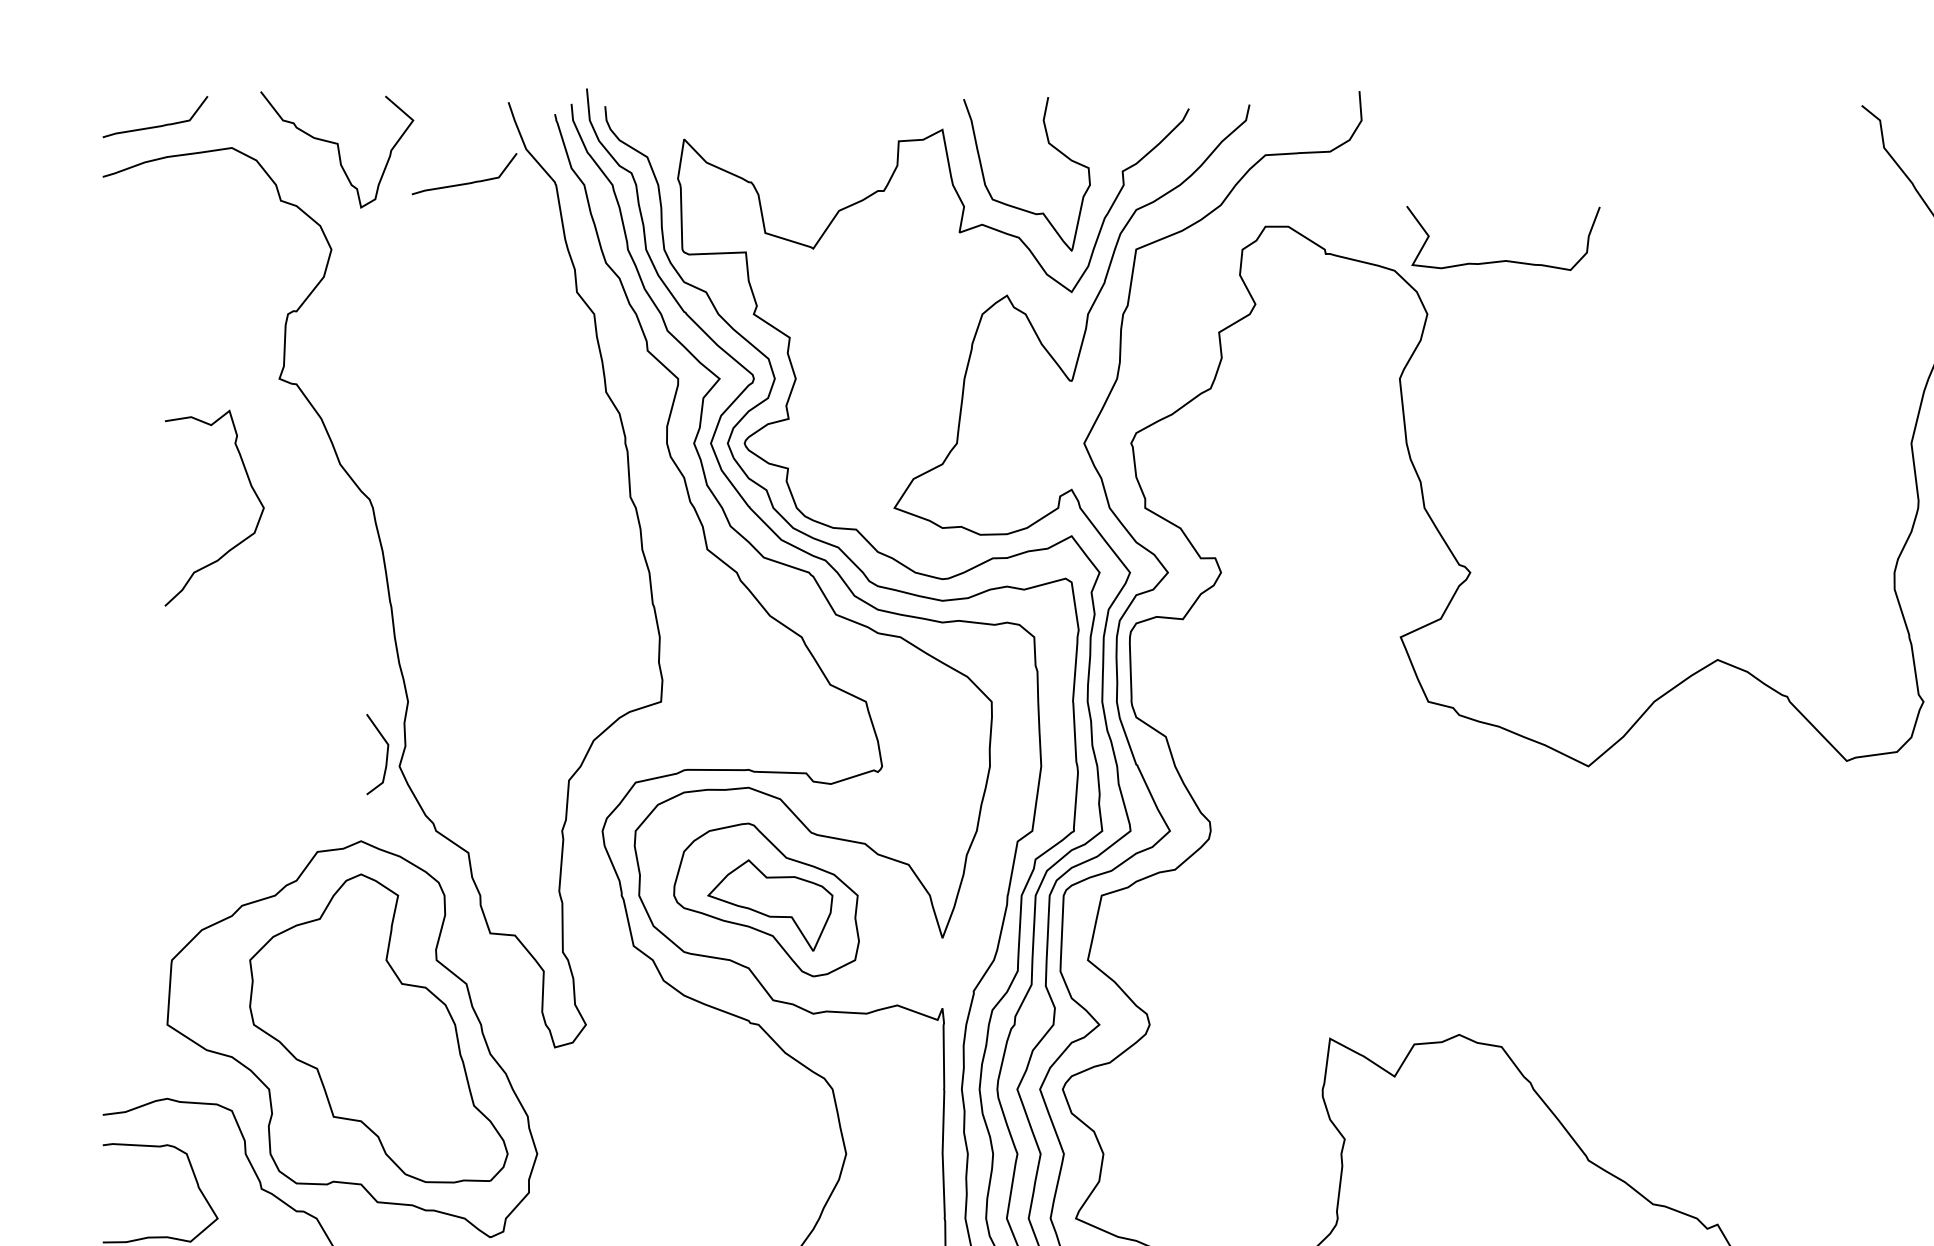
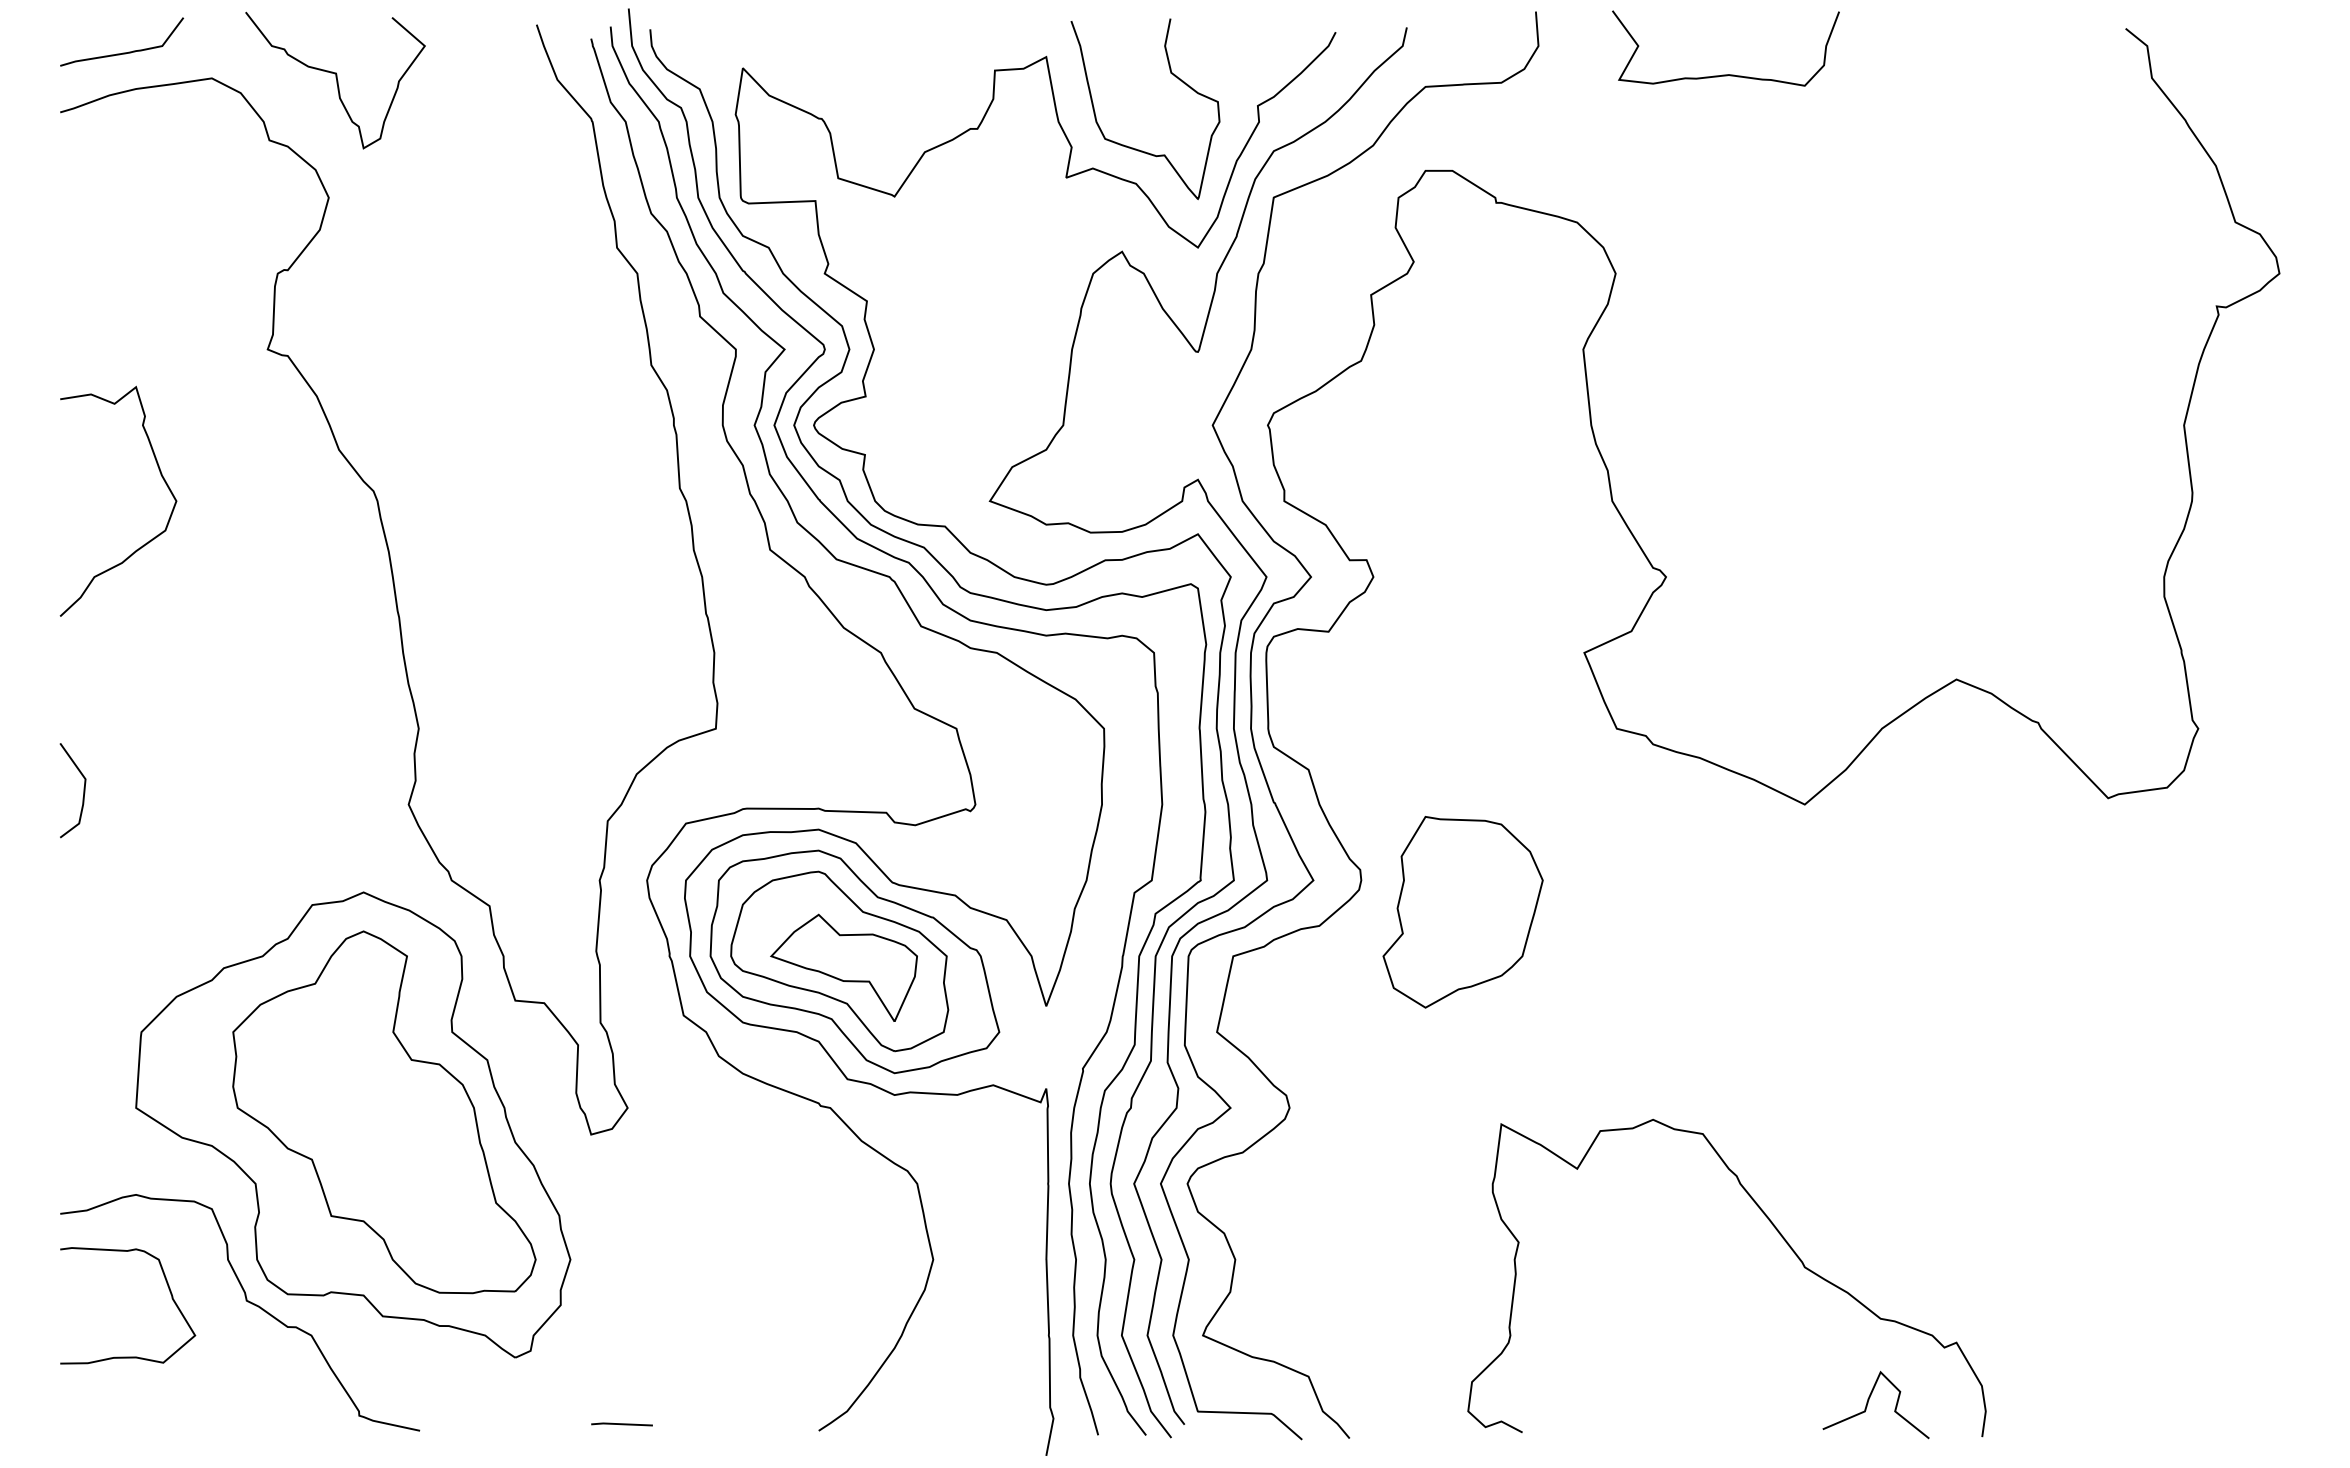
curve: (464, 182) -> (485, 119), removed
curve: (1503, 260) -> (1725, 74), moved
curve: (252, 488) -> (162, 478), moved
line: (386, 754) -> (83, 790), moved
part: (1296, 858) -> (1462, 912), added
part: (779, 900) -> (854, 961), added

